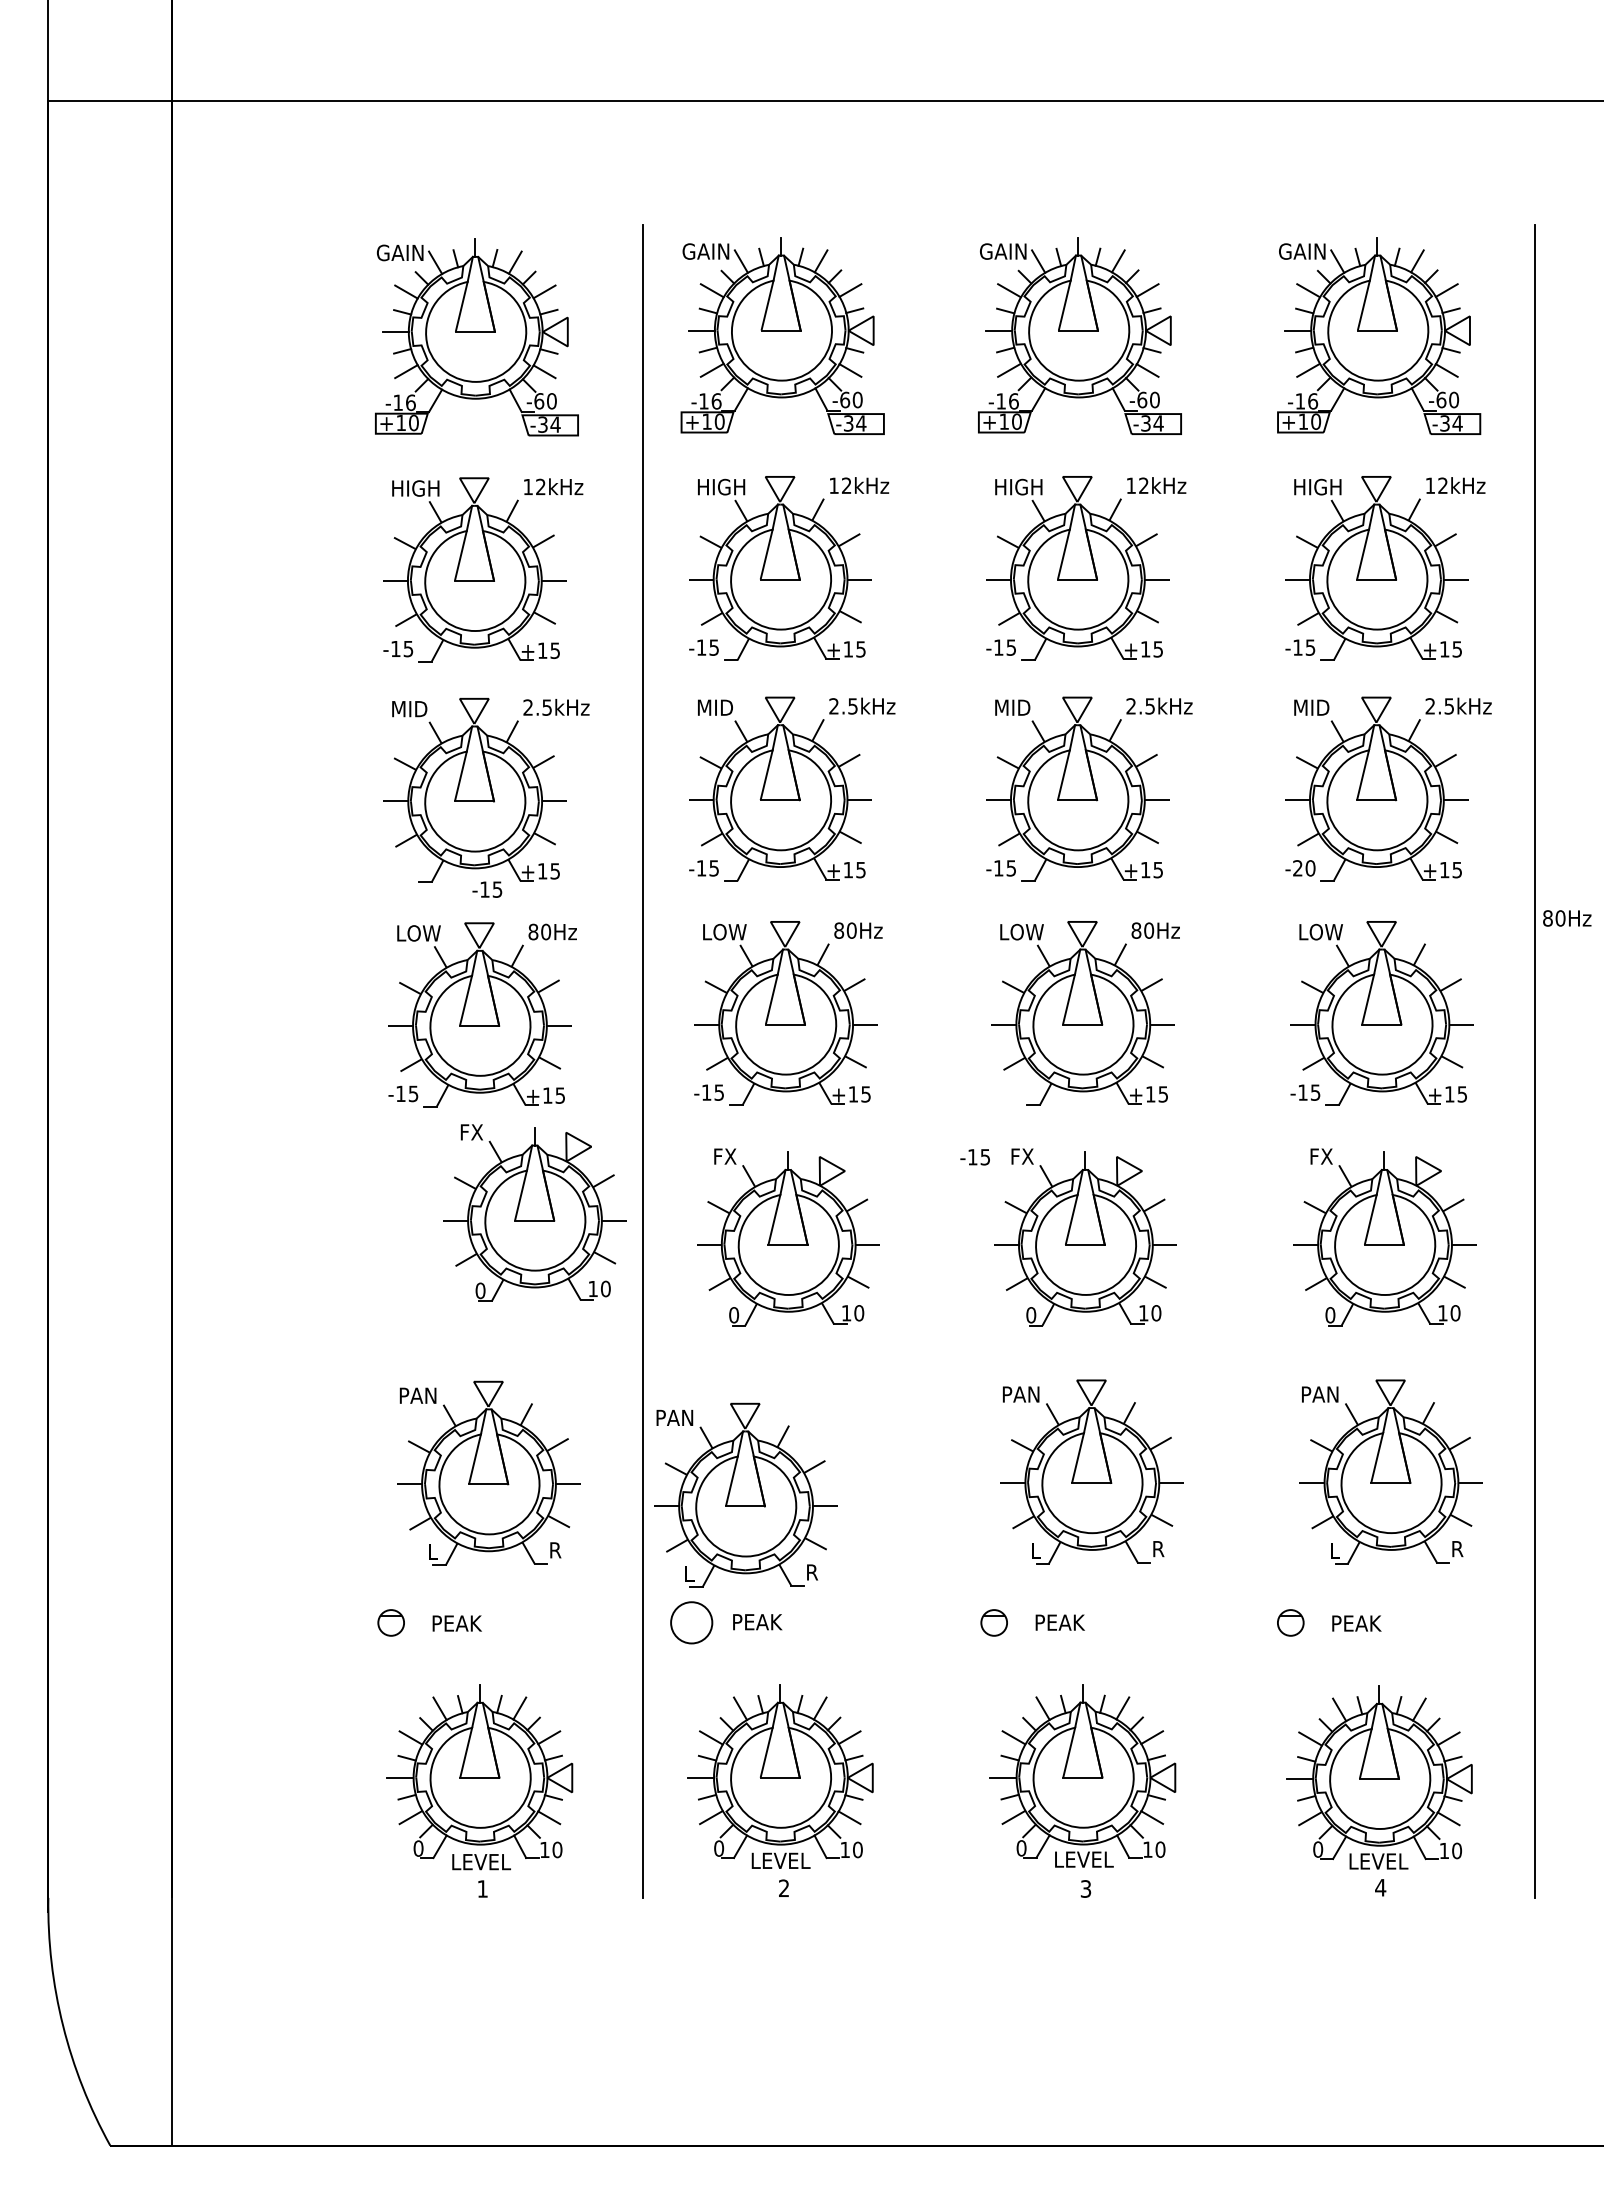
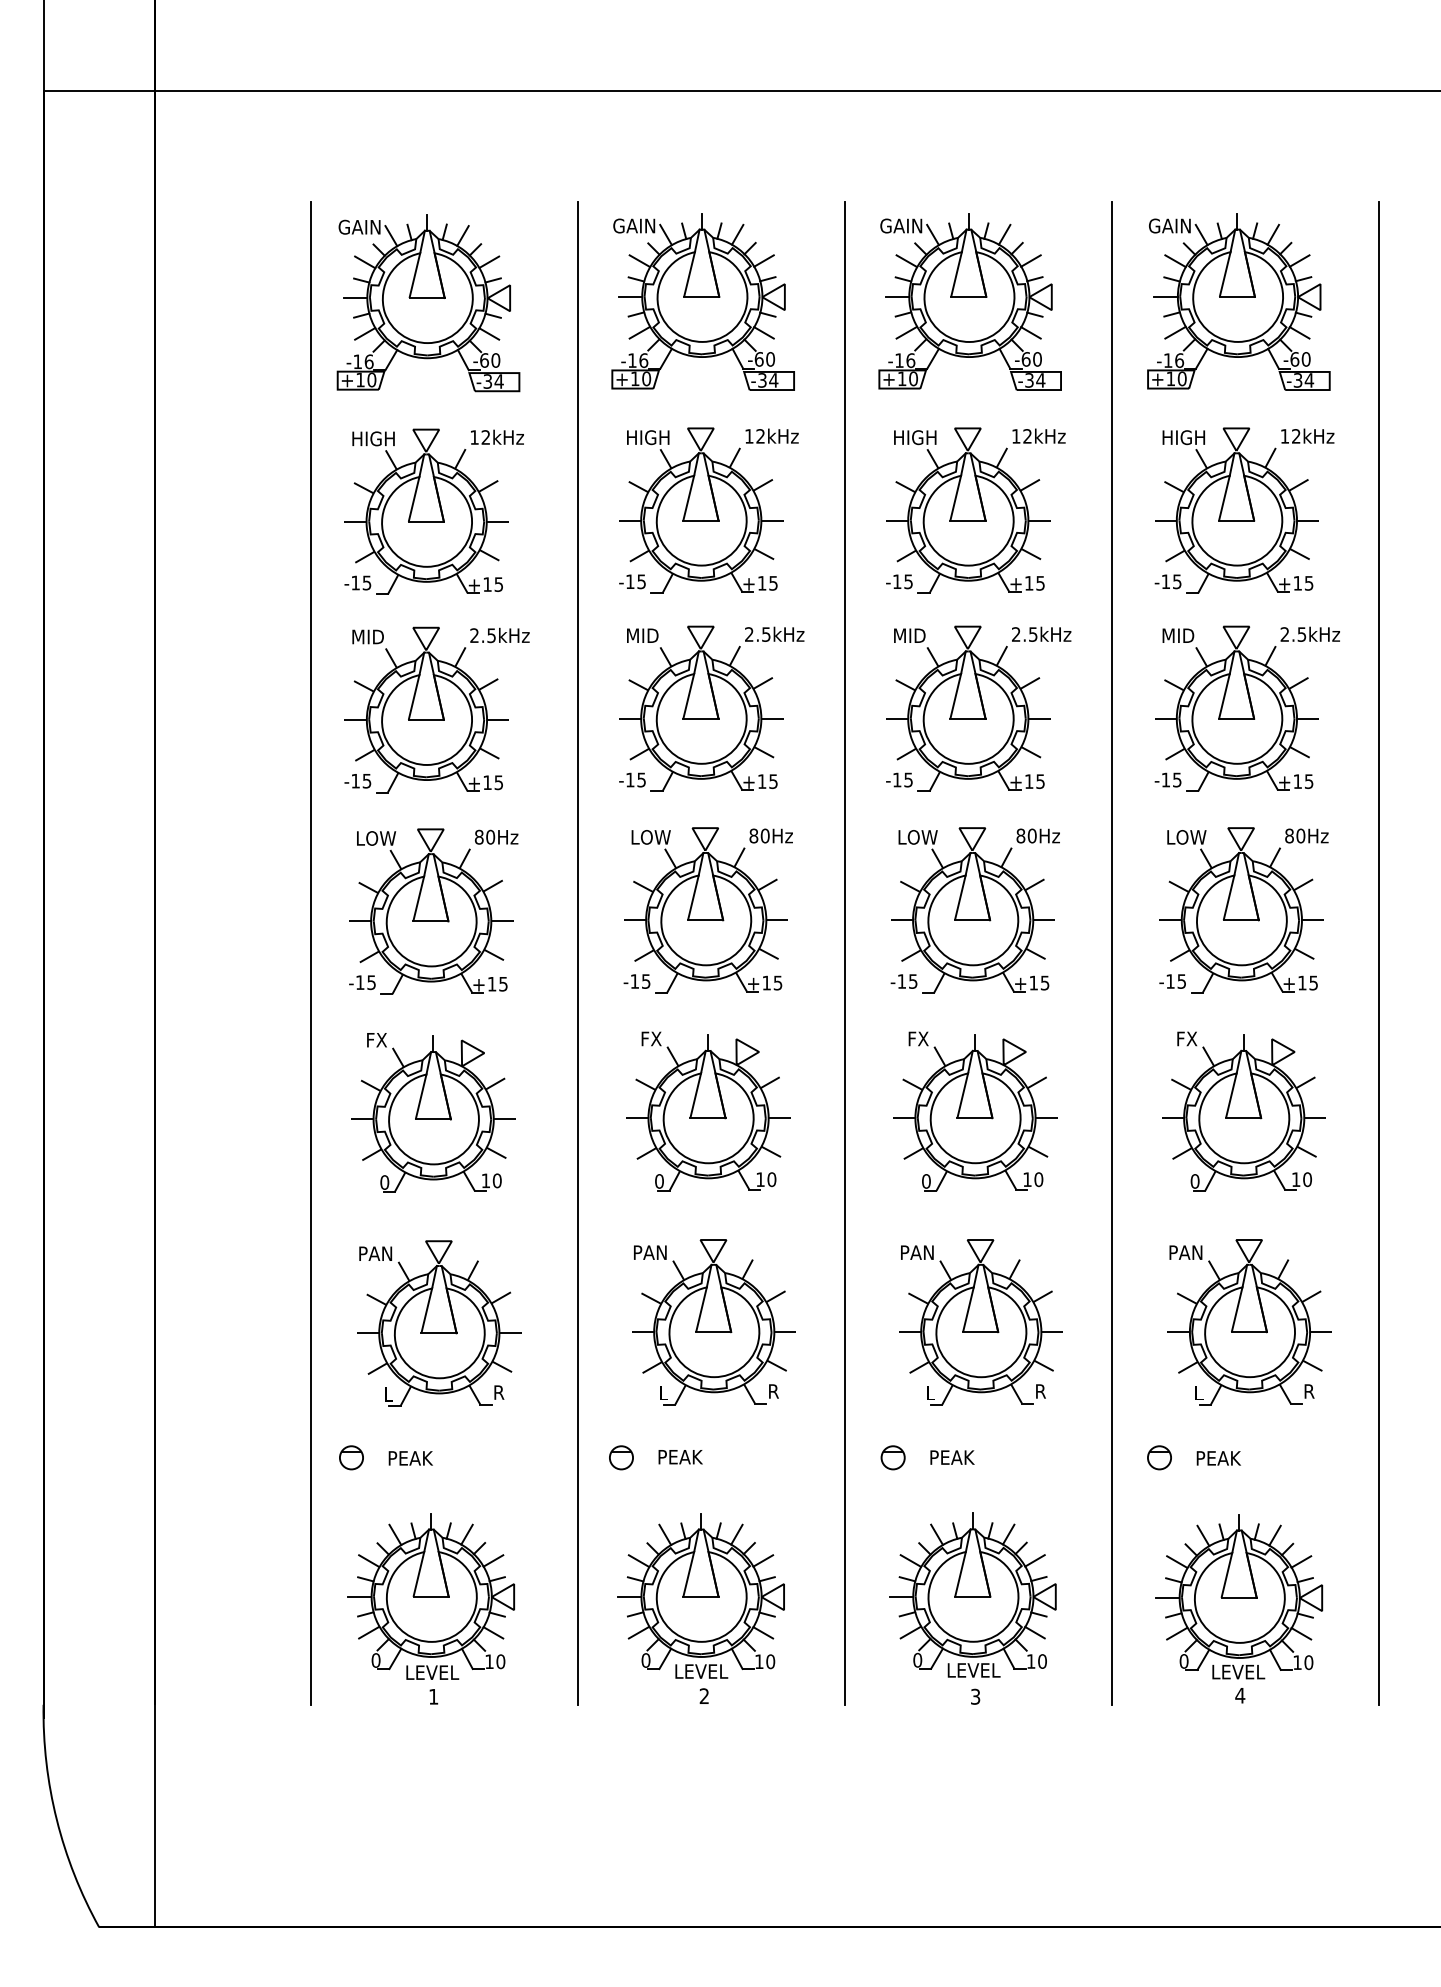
text: (1304, 867) -> (1171, 779), -20 -> -15
text: (486, 890) -> (357, 781), moved
text: (1566, 917) -> (1306, 835), moved
line: (345, 1061) -> (310, 953), added
line: (940, 1061) -> (844, 953), added
line: (1238, 1061) -> (1112, 953), added
text: (974, 1157) -> (903, 981), moved
part: (534, 1212) -> (433, 1112), moved
part: (745, 1495) -> (713, 1322), moved
part: (691, 1622) -> (621, 1457), size x0.62

